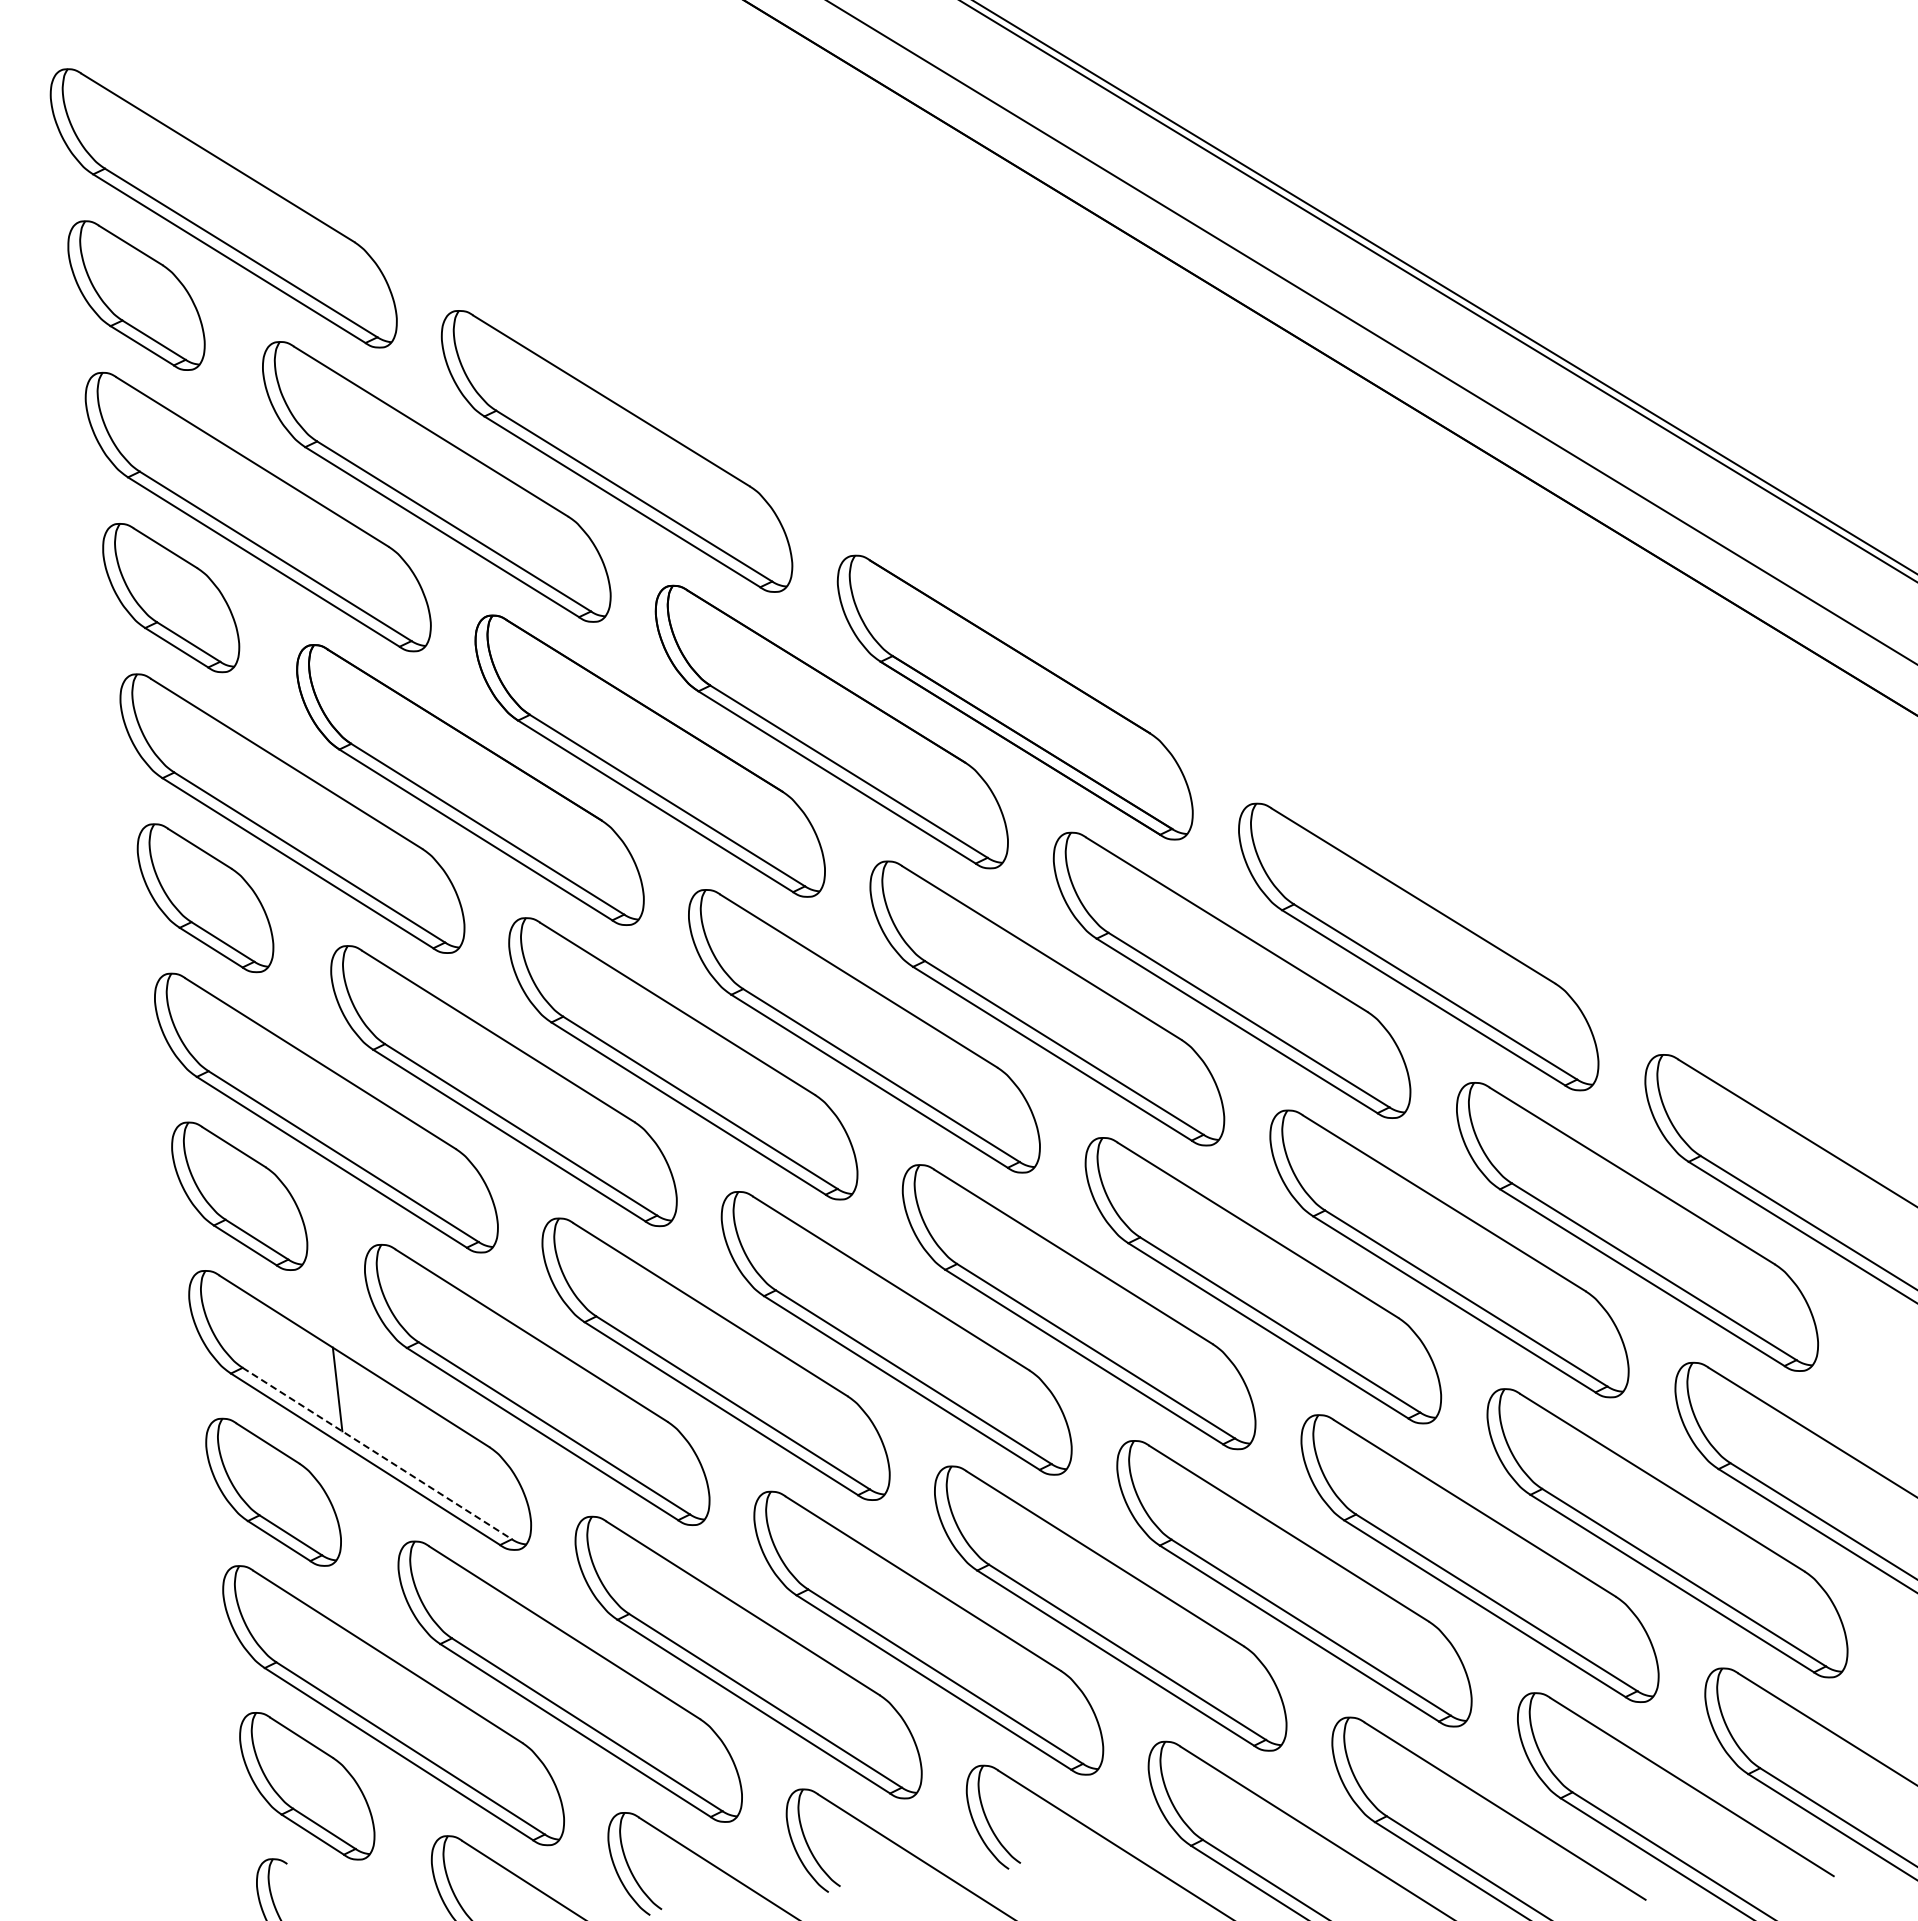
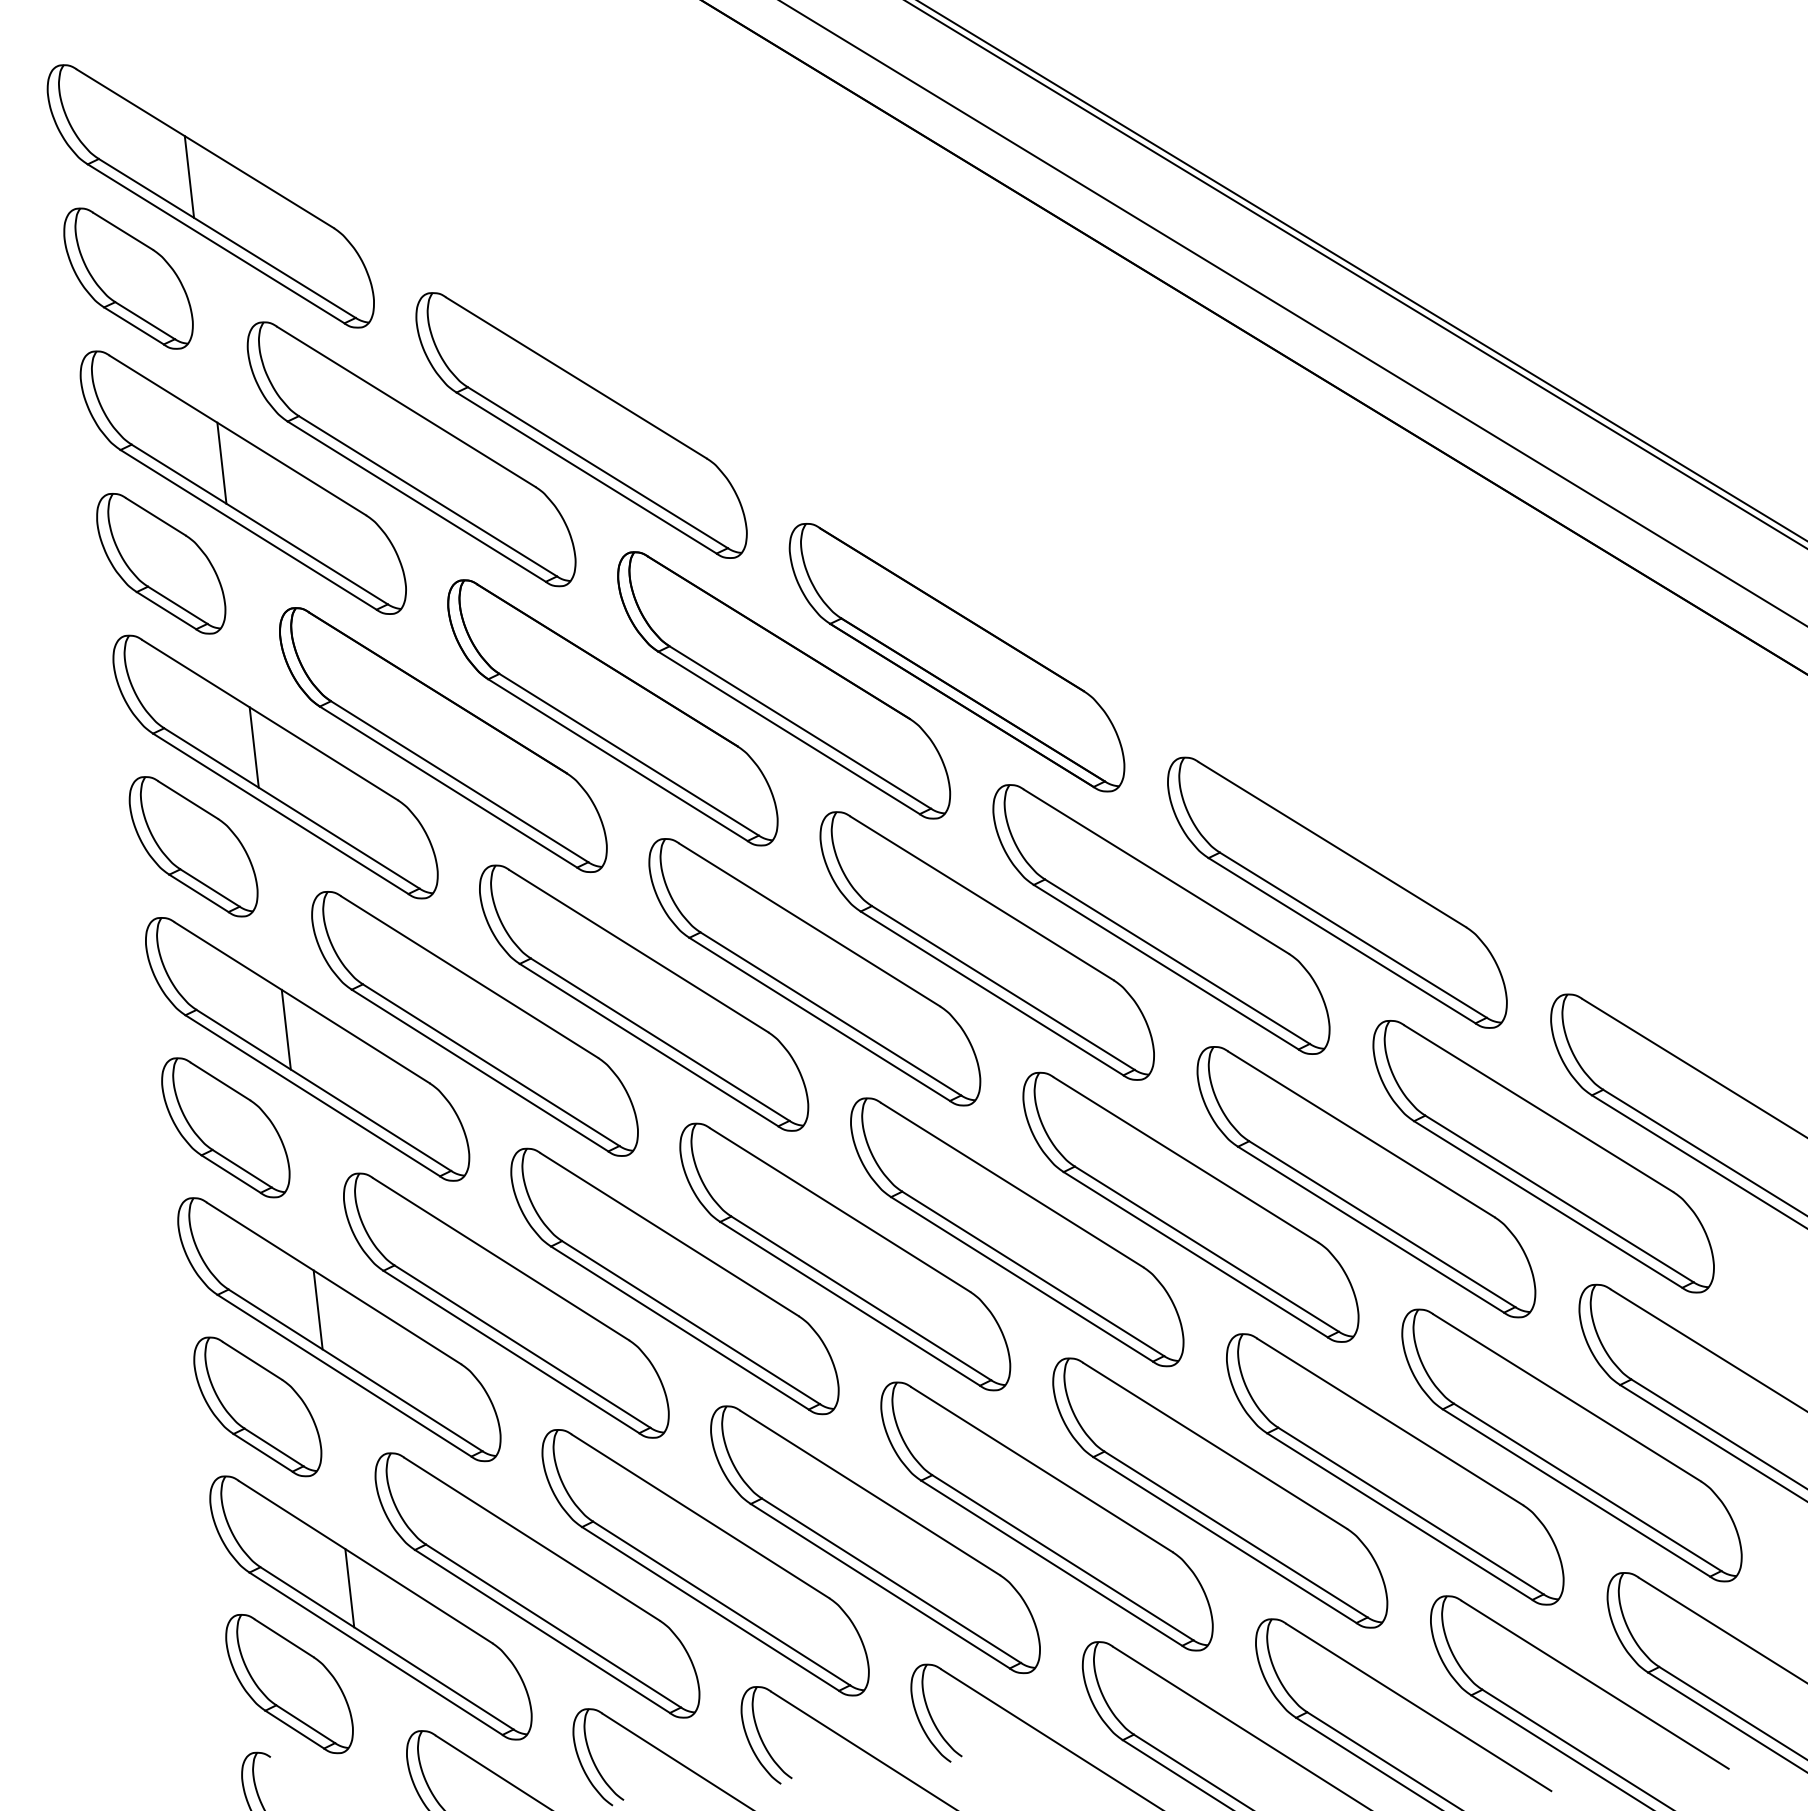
line: (201, 187) -> (189, 176), added
line: (235, 491) -> (221, 463), added
line: (269, 792) -> (253, 747), added
line: (303, 1092) -> (285, 1029), added
line: (377, 1453) -> (355, 1370), dashed -> solid
line: (370, 1684) -> (349, 1588), added

